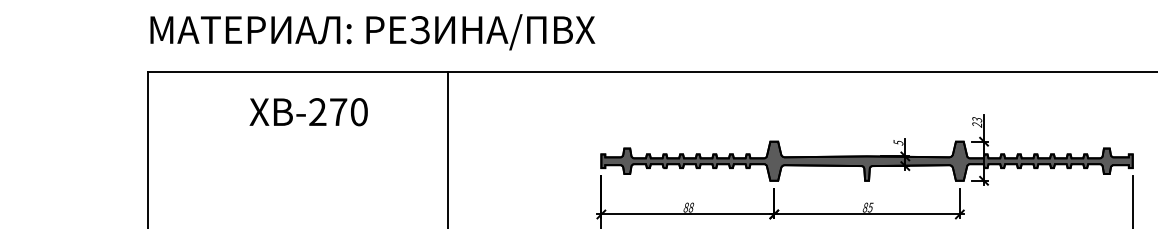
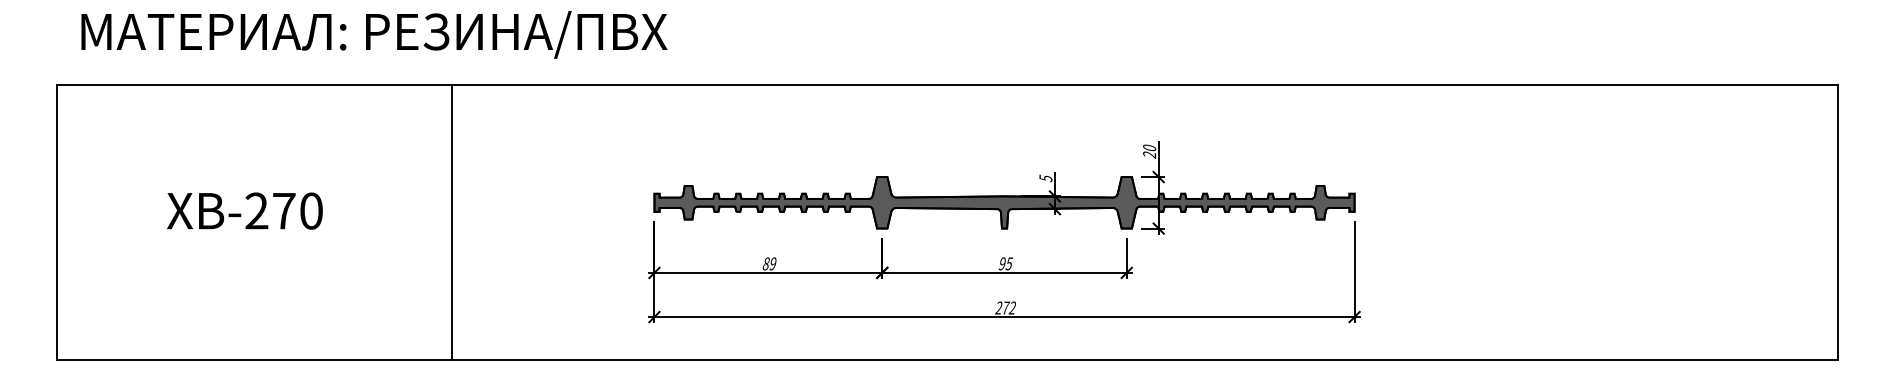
text: (372, 32) -> (374, 34), moved
text: (308, 111) -> (244, 210), moved
text: (977, 119) -> (1149, 147), 23 -> 20
text: (690, 207) -> (772, 263), 88 -> 89
text: (864, 207) -> (1001, 263), 85 -> 95

